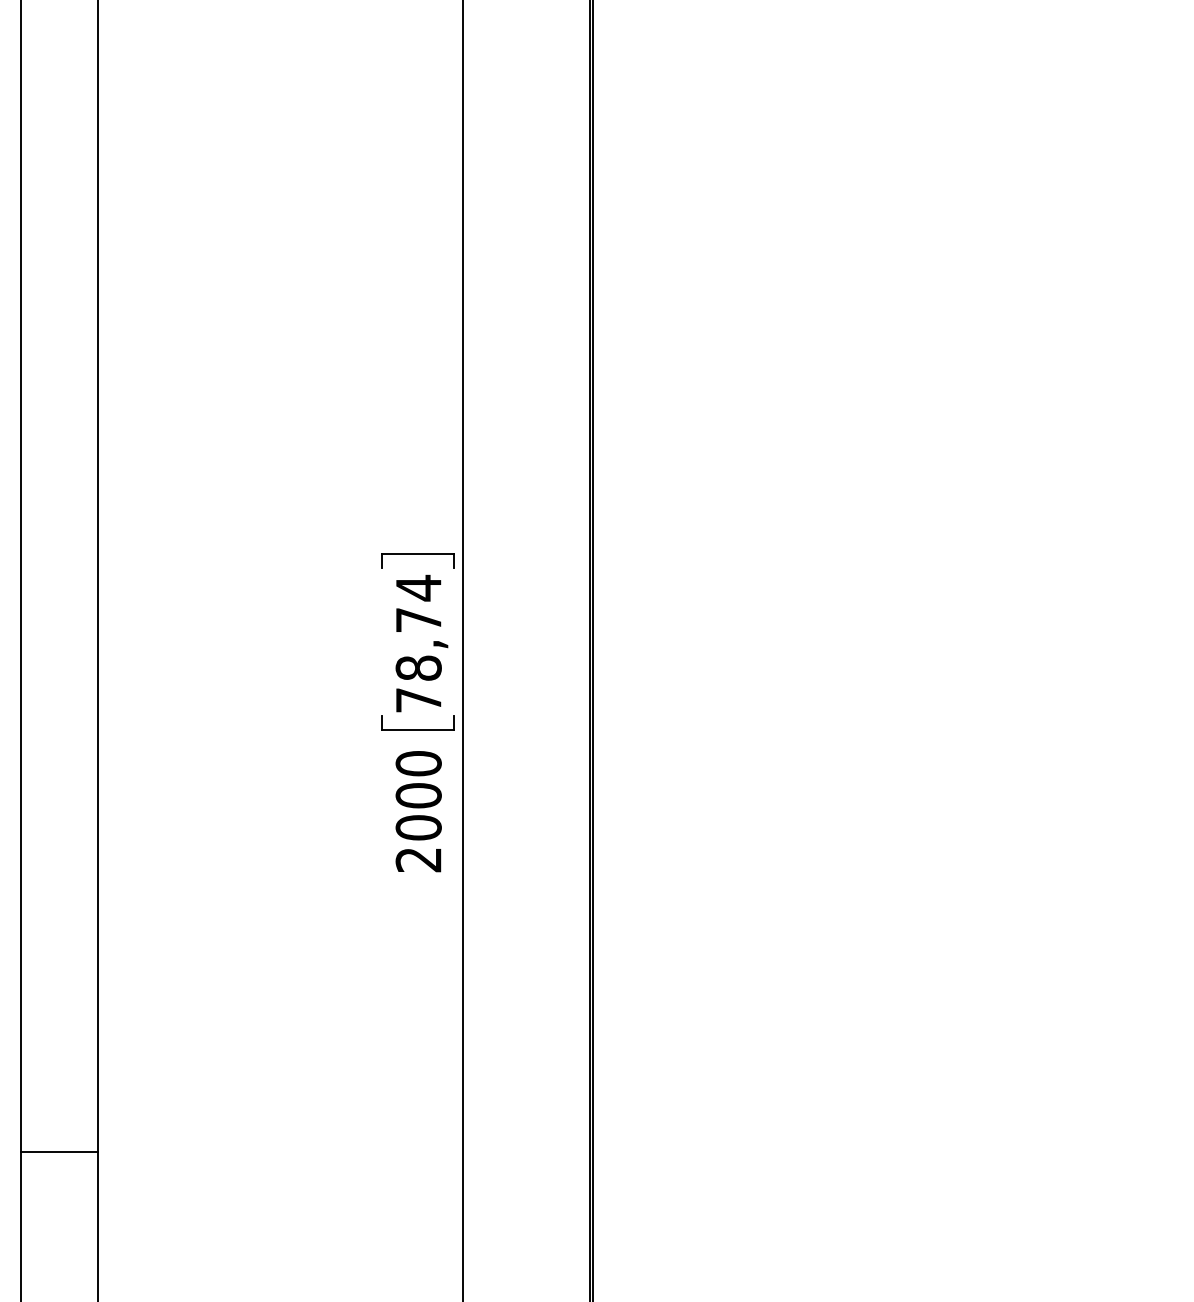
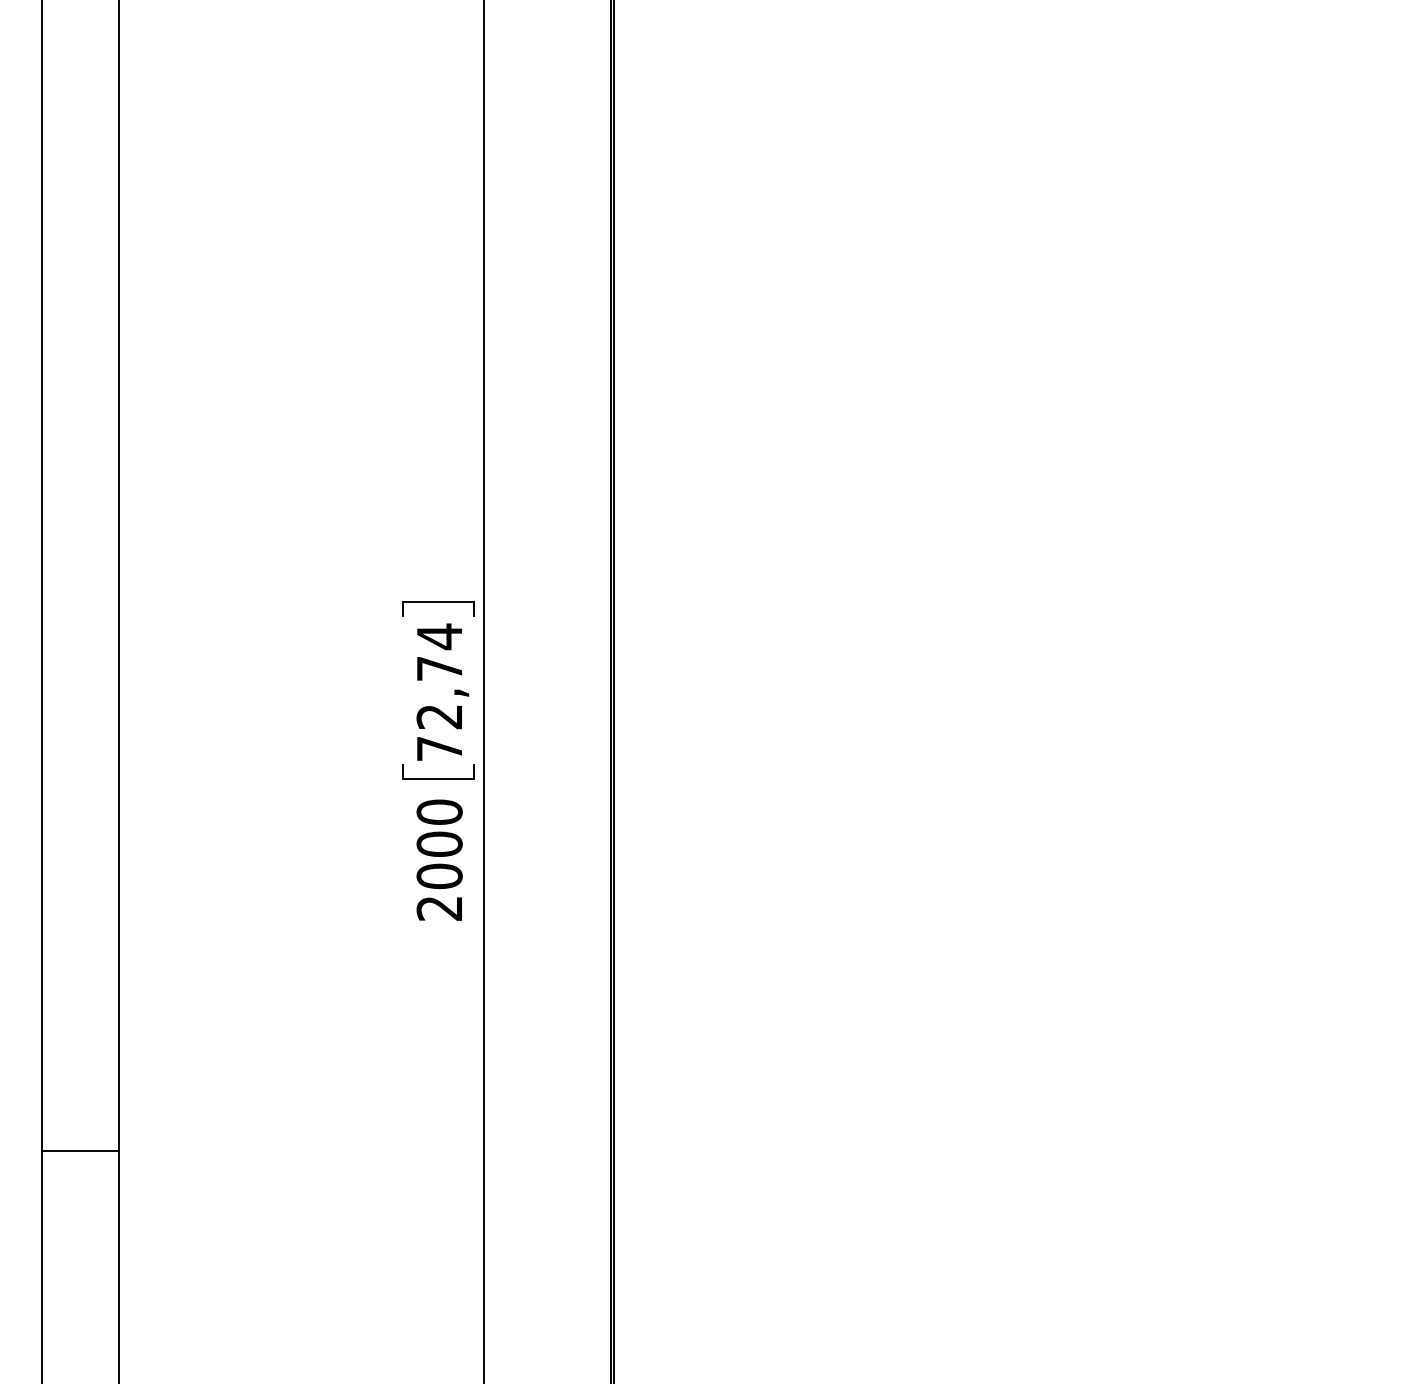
text: (418, 667) -> (439, 716), 78,74 -> 72,74
line: (59, 1151) -> (80, 1150), moved

